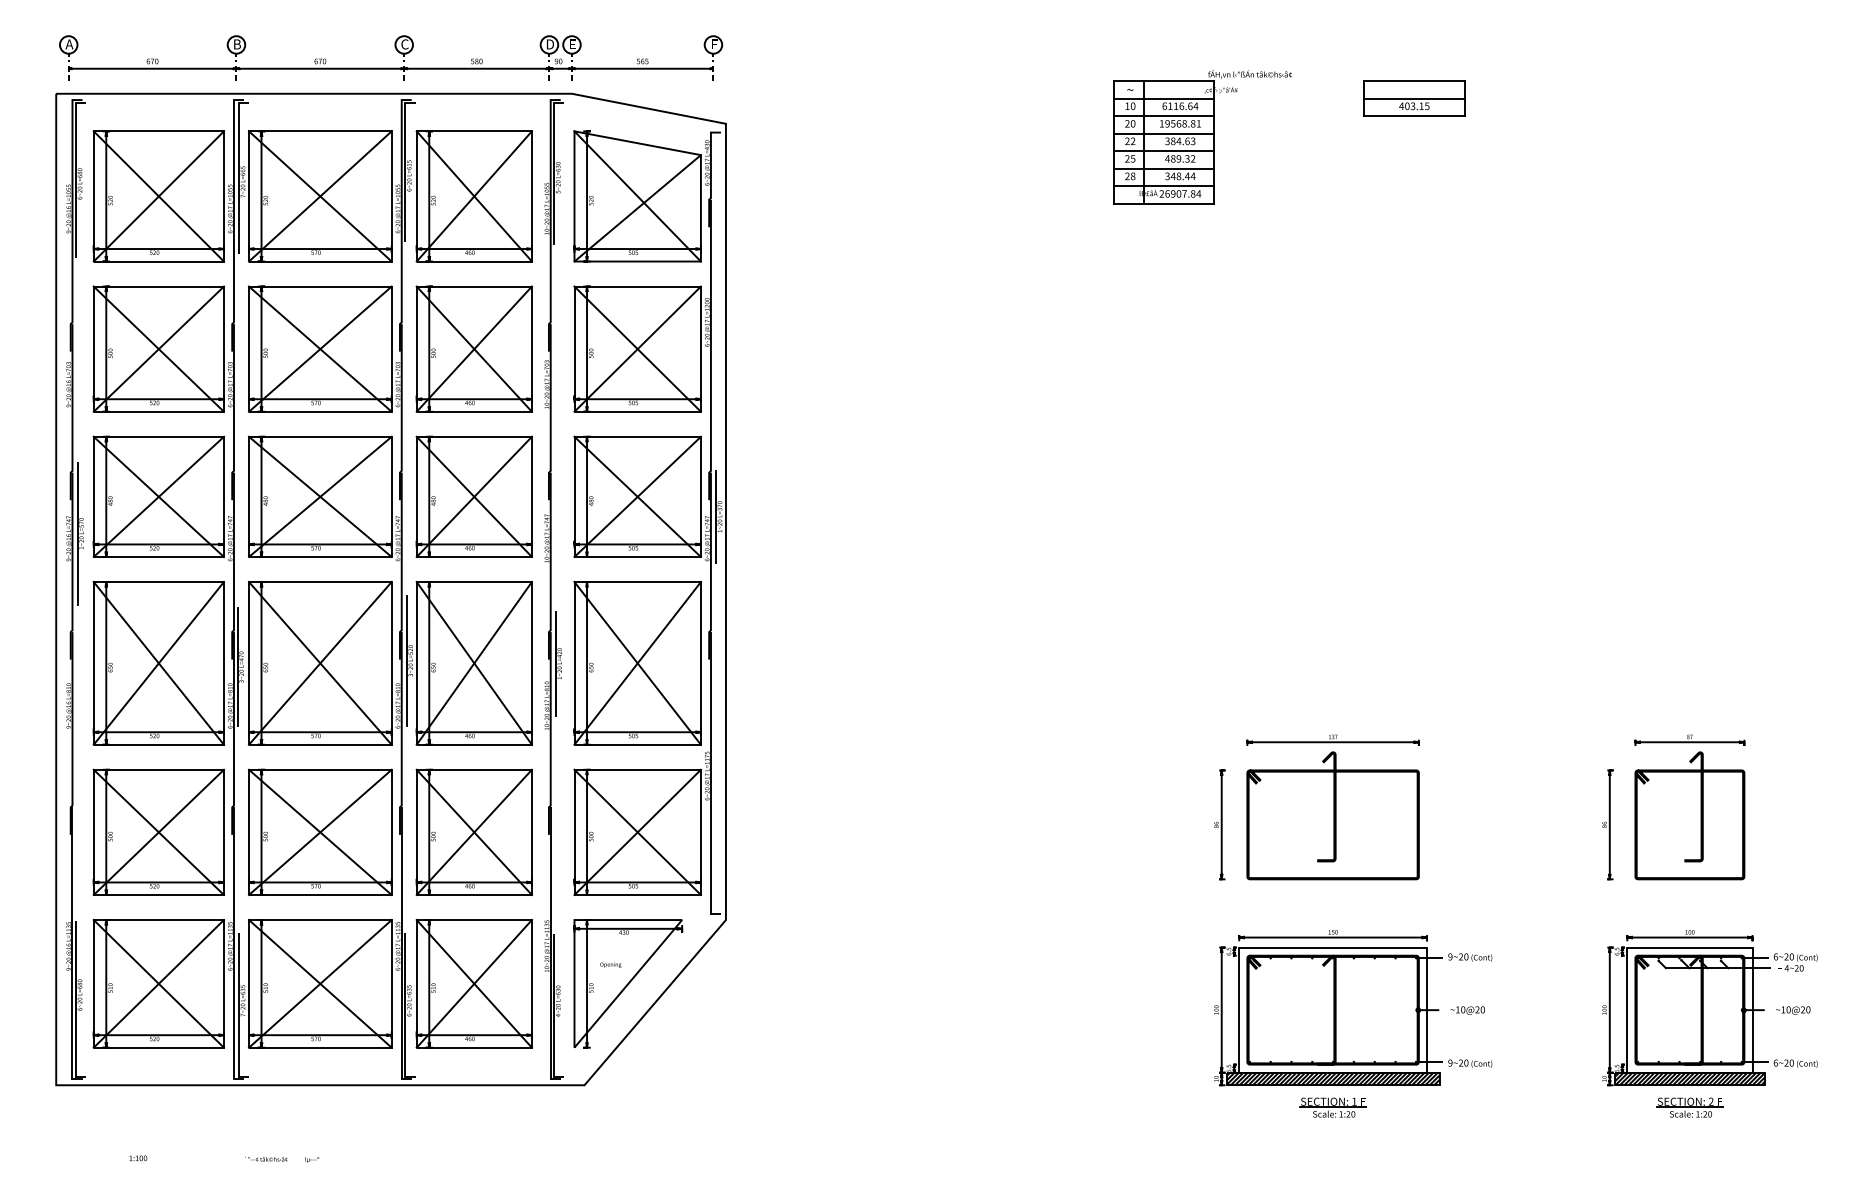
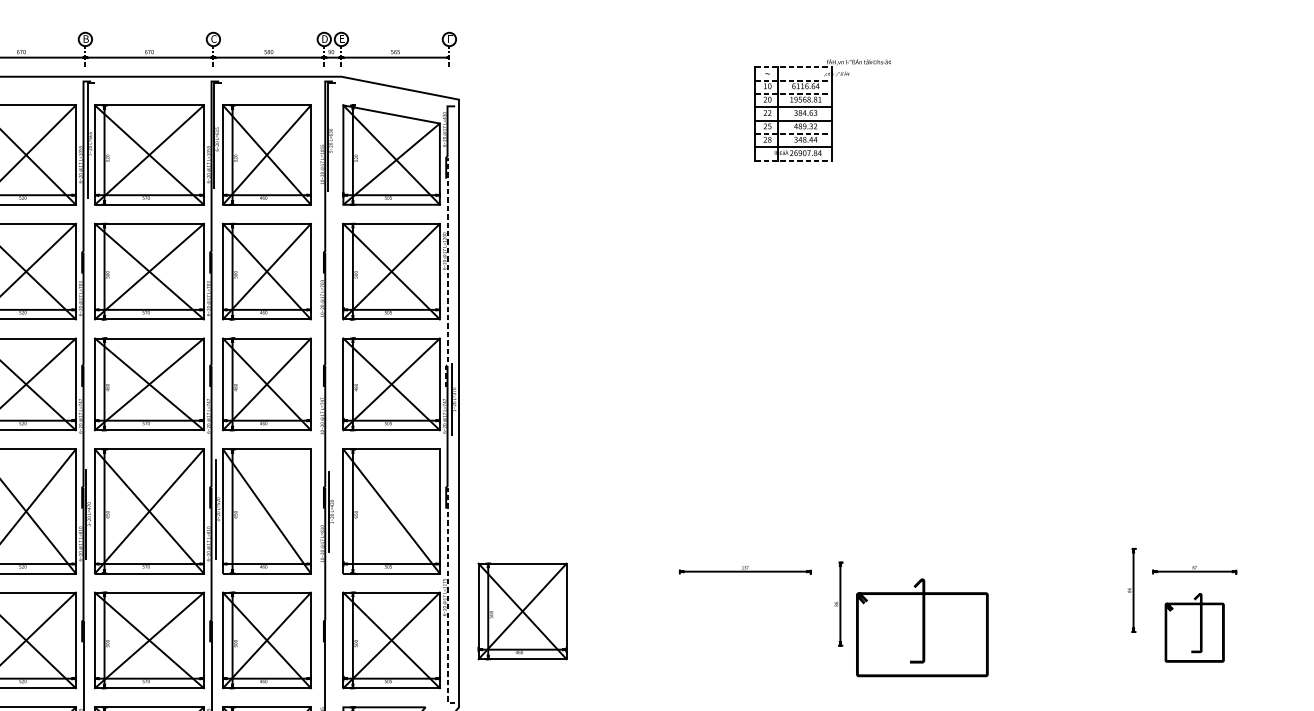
line: (1164, 81) -> (793, 67), solid -> dashed
line: (1164, 98) -> (793, 80), solid -> dashed
part: (1414, 98) -> (984, 80), removed
line: (1164, 116) -> (793, 94), solid -> dashed
line: (1164, 168) -> (793, 133), solid -> dashed
line: (1164, 203) -> (793, 160), solid -> dashed
line: (710, 351) -> (447, 273), solid -> dashed
line: (473, 663) -> (266, 511), removed
line: (637, 663) -> (391, 511), removed
part: (1332, 739) -> (744, 569), moved
line: (710, 778) -> (447, 599), solid -> dashed
part: (808, 793) -> (521, 610), added
part: (1689, 815) -> (1194, 627), size x0.7
part: (1219, 824) -> (838, 603), moved
part: (1607, 824) -> (1131, 590), moved

